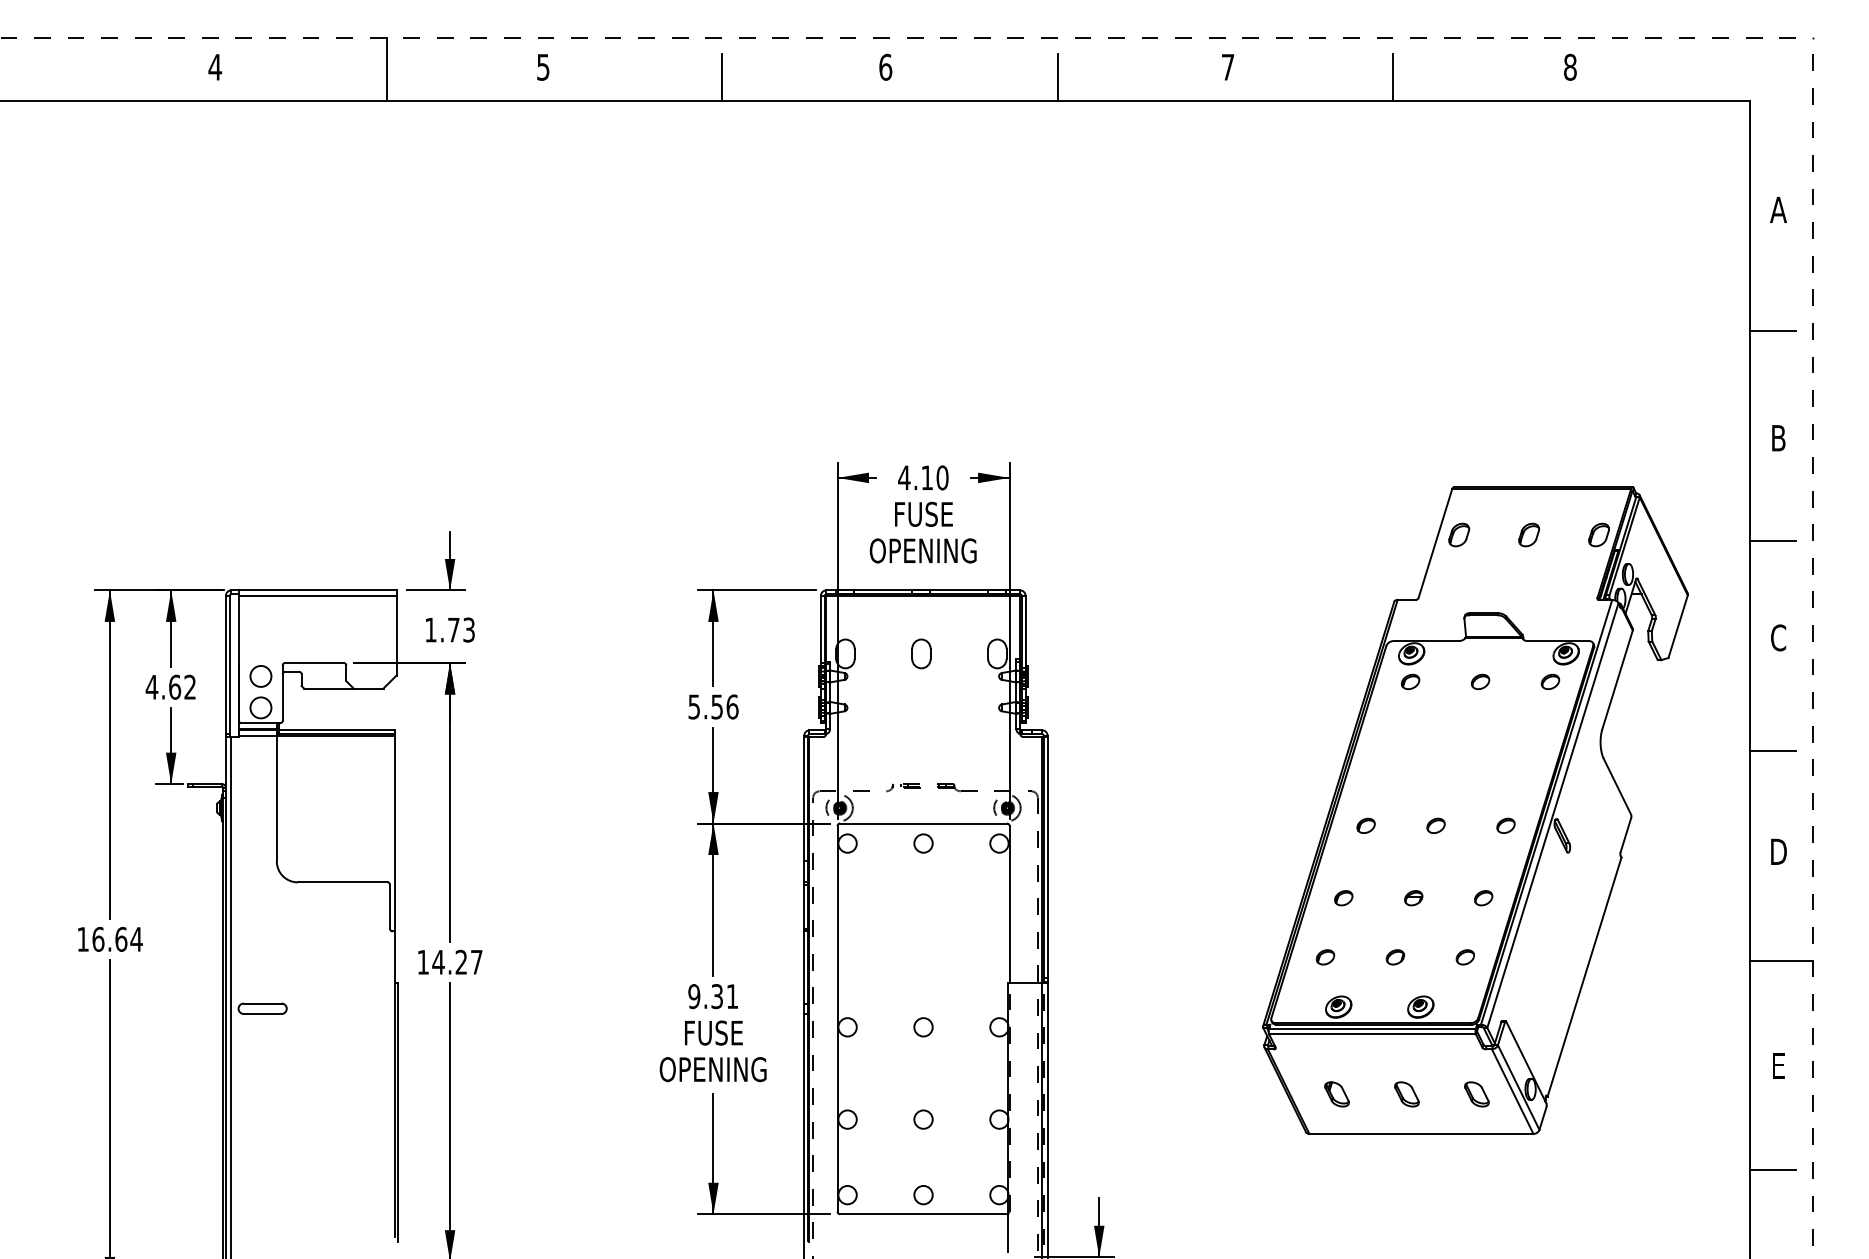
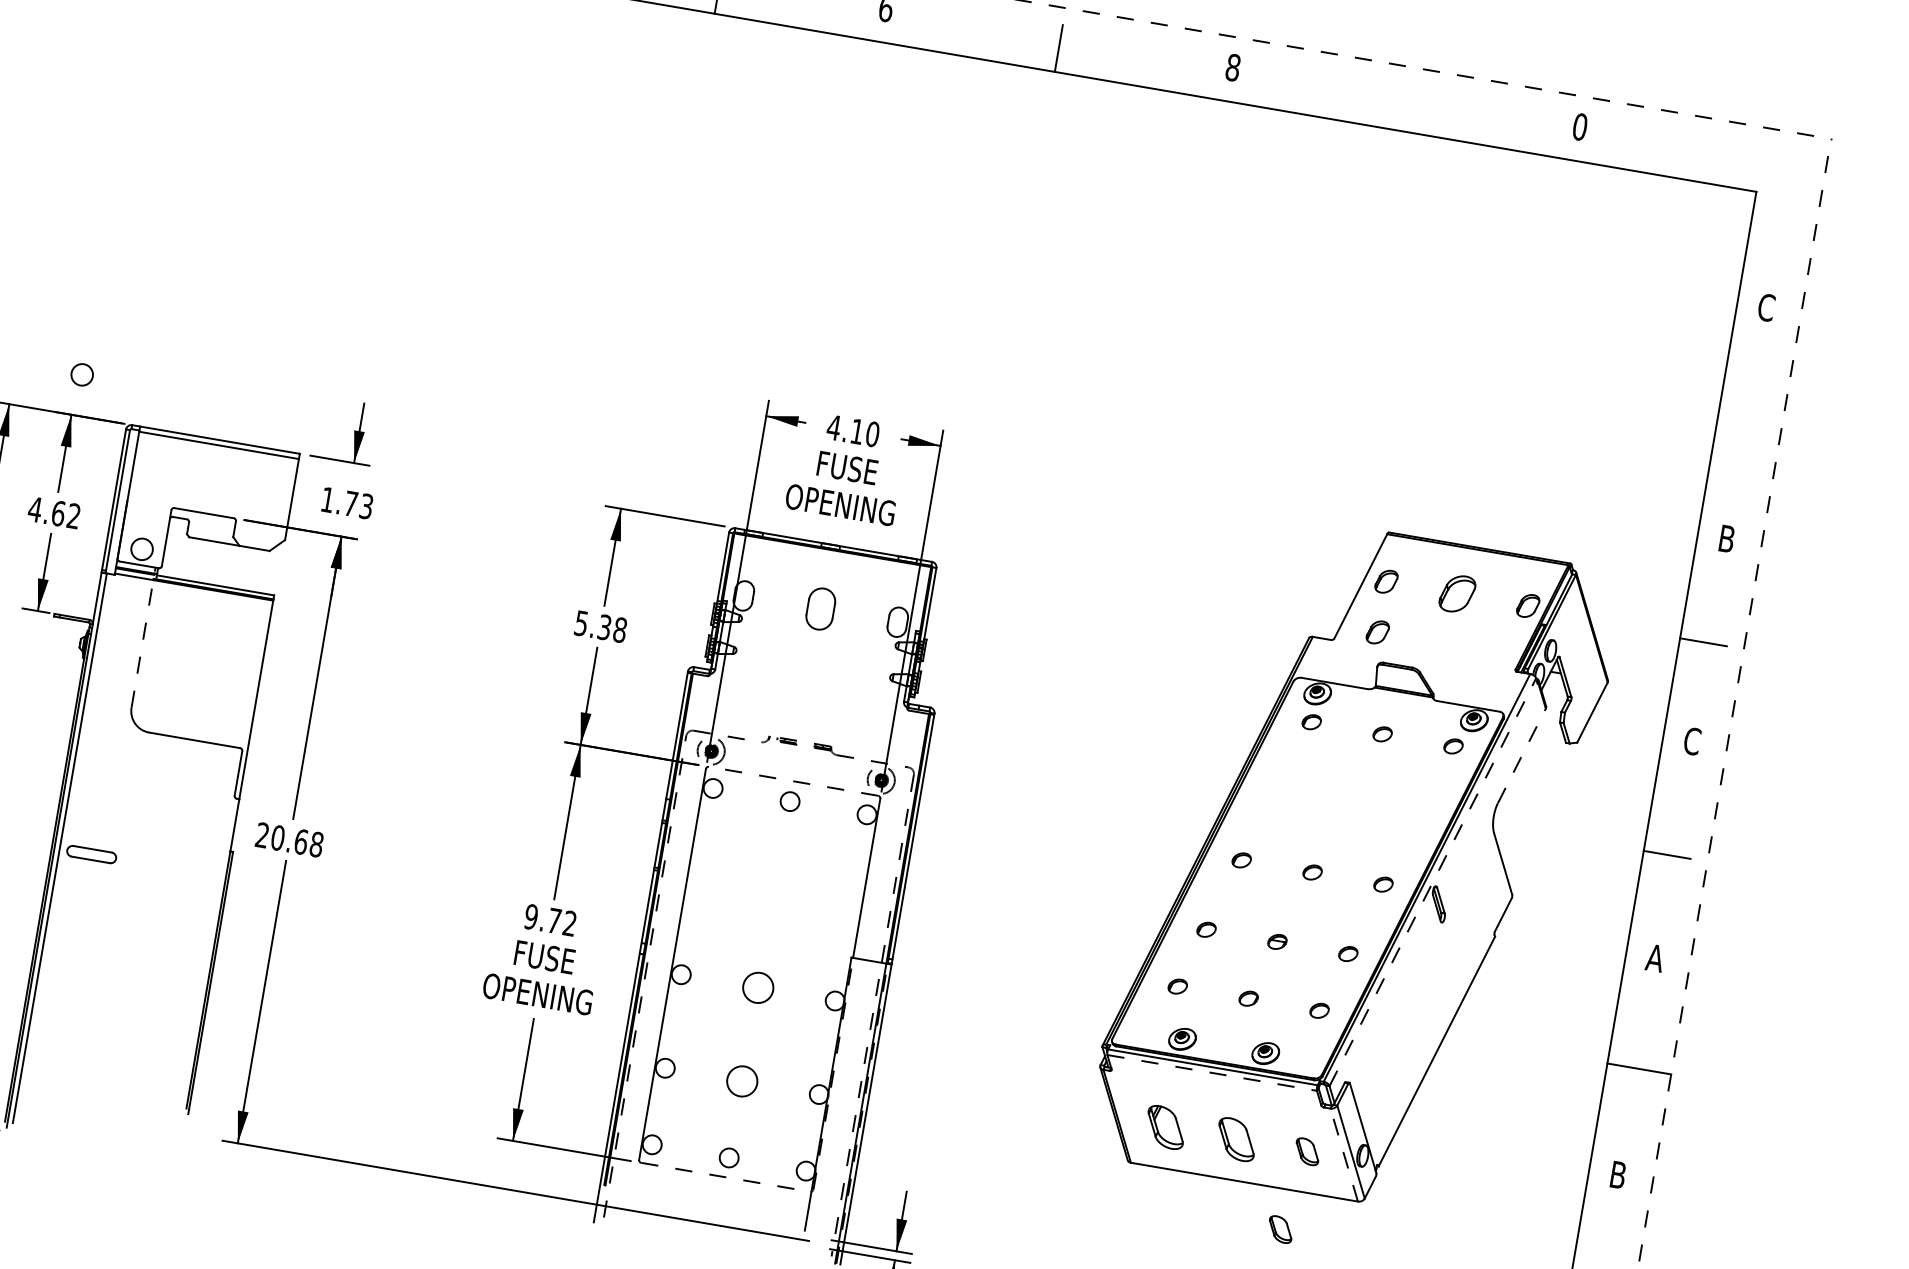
text: (1227, 66) -> (1232, 66), 7 -> 8
text: (1570, 67) -> (1580, 127), 8 -> 0
line: (1393, 77) -> (1399, 106), removed
text: (1778, 209) -> (1766, 307), A -> C
line: (1772, 331) -> (1739, 429), removed
part: (1528, 534) -> (1456, 593), size x1.6
part: (1459, 584) -> (1378, 631), added
part: (921, 653) -> (820, 608), size x1.4
circle: (260, 676) -> (81, 374), moved
line: (1617, 679) -> (1521, 755), solid -> dashed
text: (725, 706) -> (613, 628), 5.56 -> 5.38
line: (276, 791) -> (143, 636), solid -> dashed
line: (1553, 815) -> (1433, 882), solid -> dashed
line: (923, 823) -> (793, 781), solid -> dashed
text: (1778, 851) -> (1655, 957), D -> A
text: (449, 961) -> (289, 839), 14.27 -> 20.68
text: (724, 996) -> (561, 922), 9.31 -> 9.72
circle: (923, 1027) -> (758, 988), size x1.6
line: (1373, 1034) -> (1213, 1073), solid -> dashed
text: (1778, 1065) -> (1618, 1174), E -> B
line: (1512, 1091) -> (1344, 1154), solid -> dashed
part: (1336, 1094) -> (1165, 1127), size x1.6
part: (1406, 1094) -> (1236, 1139), size x1.6
circle: (923, 1119) -> (742, 1081), size x1.6
part: (1463, 1173) -> (1280, 1229), added
line: (924, 1214) -> (726, 1177), solid -> dashed

